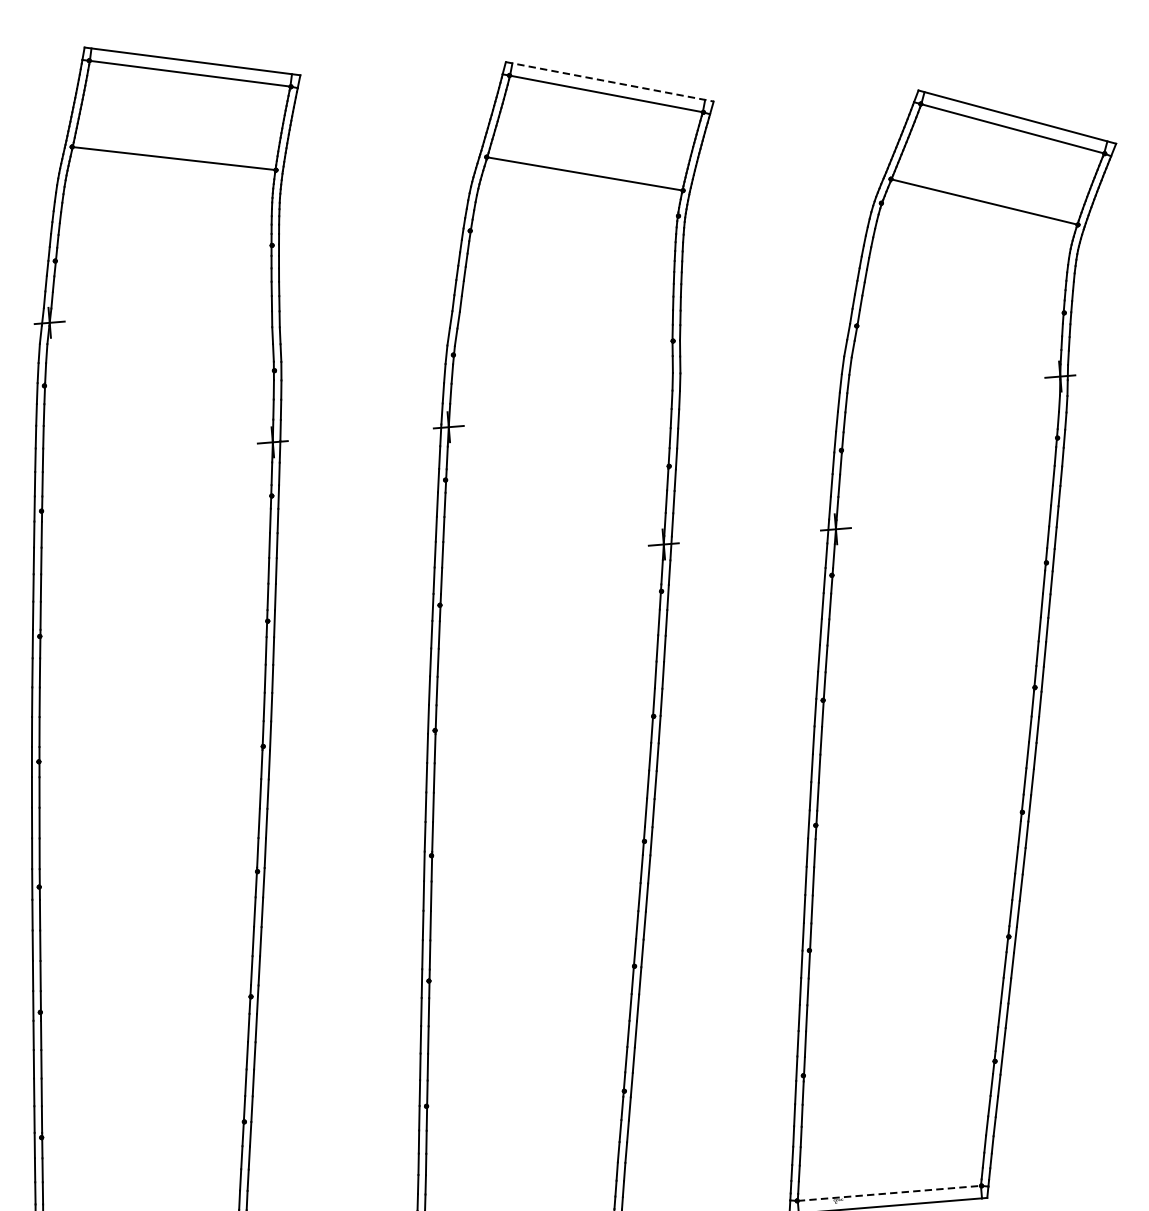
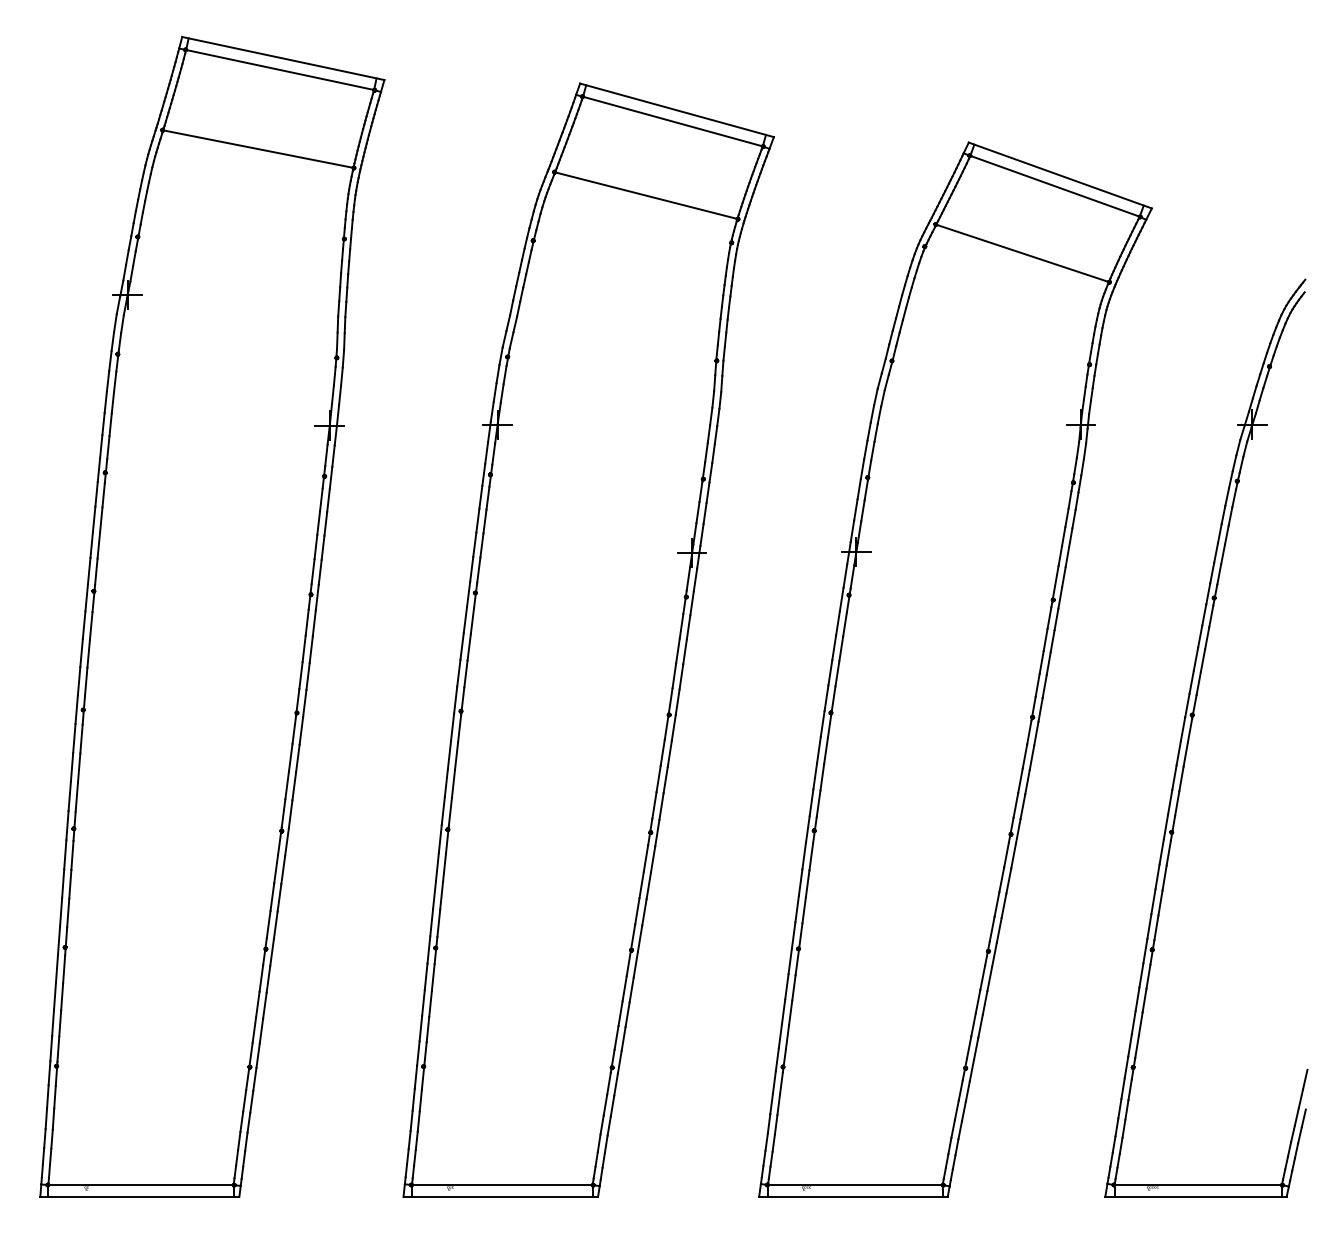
line: (610, 81) -> (677, 110), dashed -> solid
line: (889, 1193) -> (855, 1185), dashed -> solid

